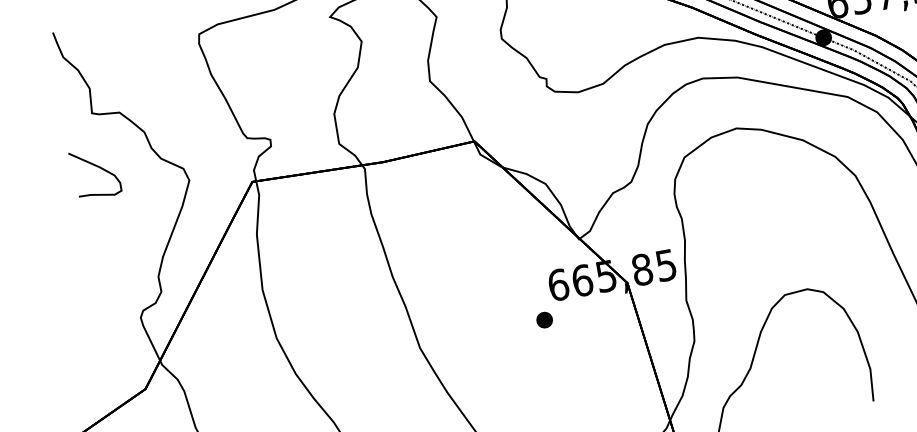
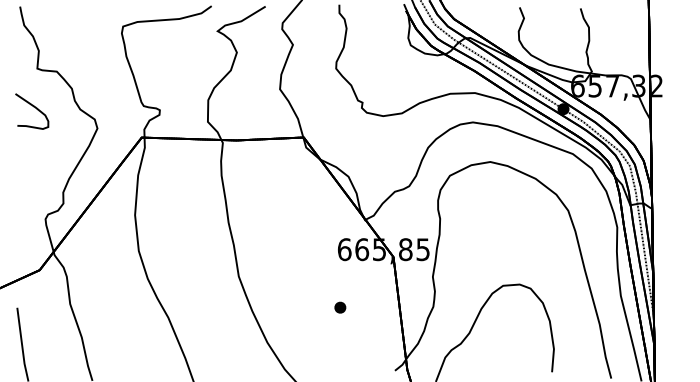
part: (544, 319) -> (340, 307), moved

